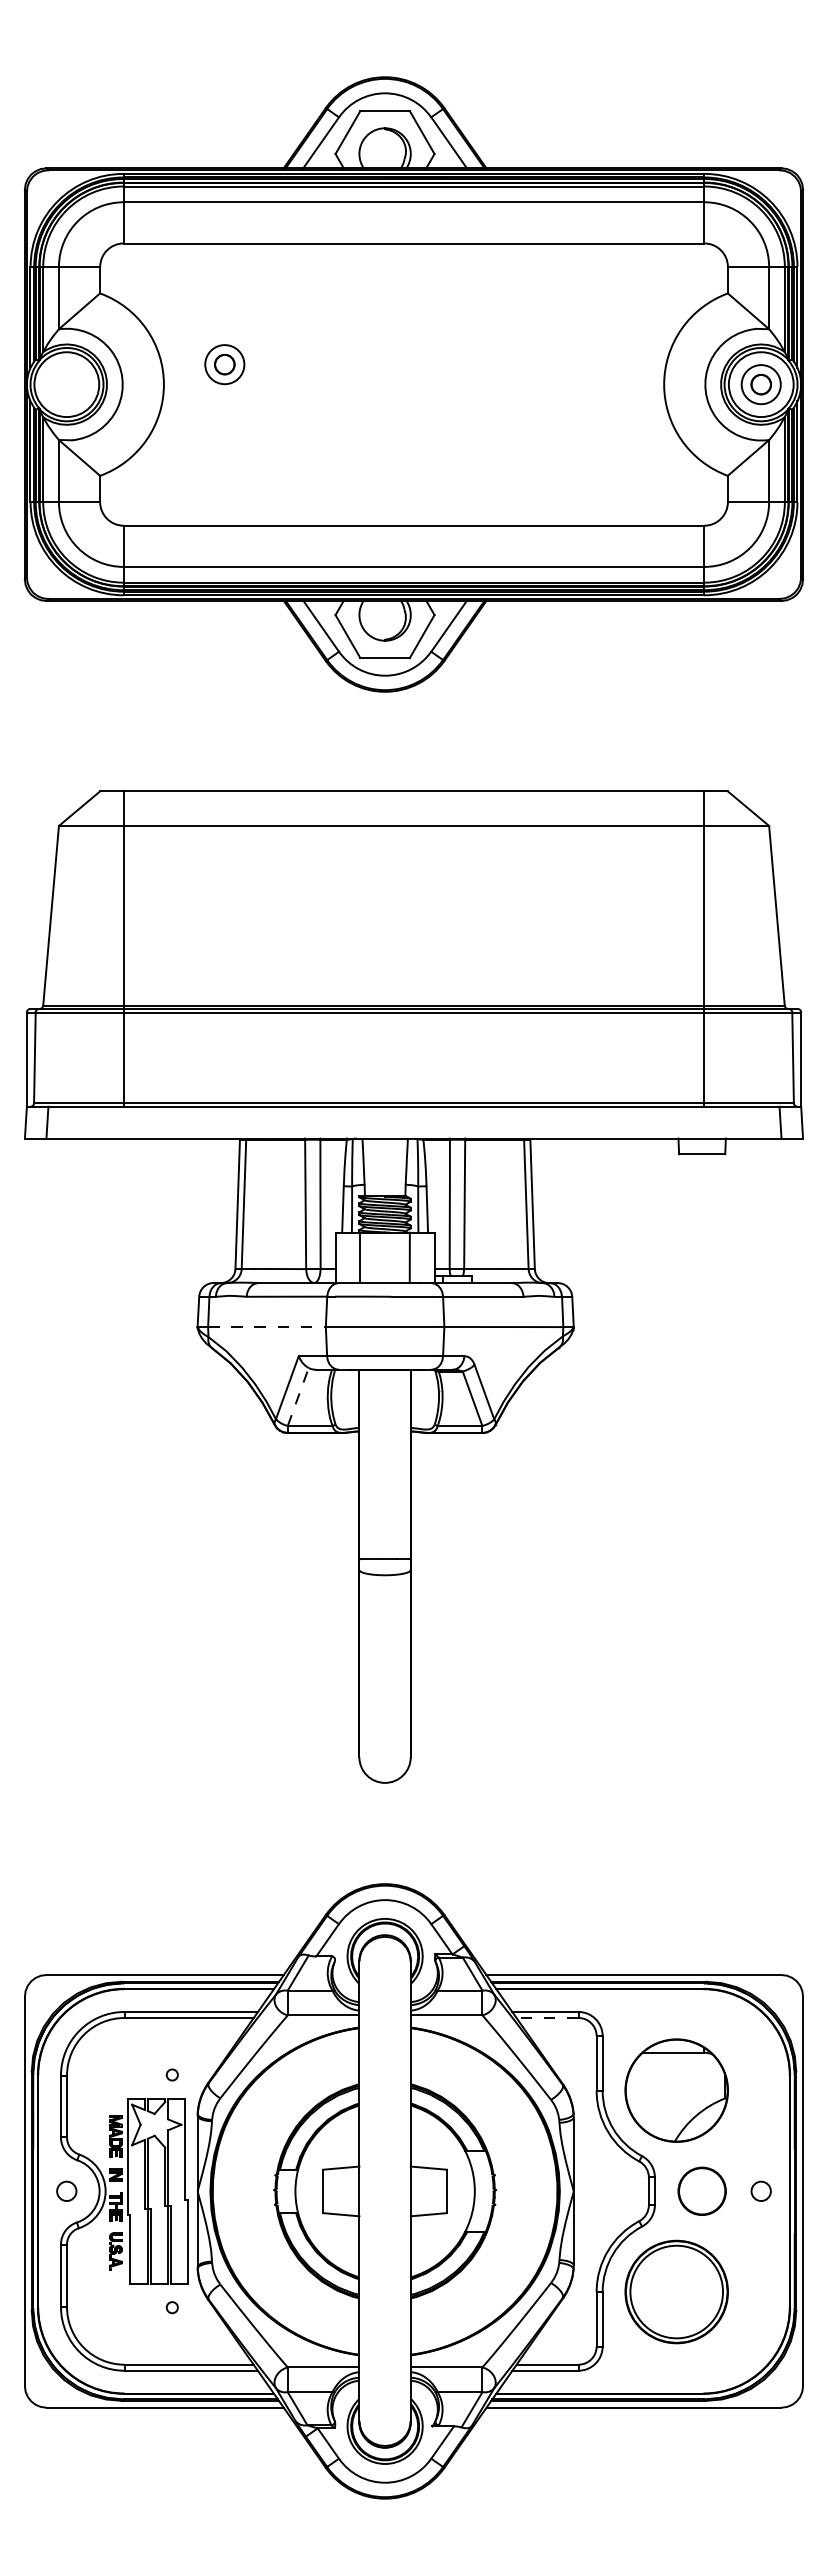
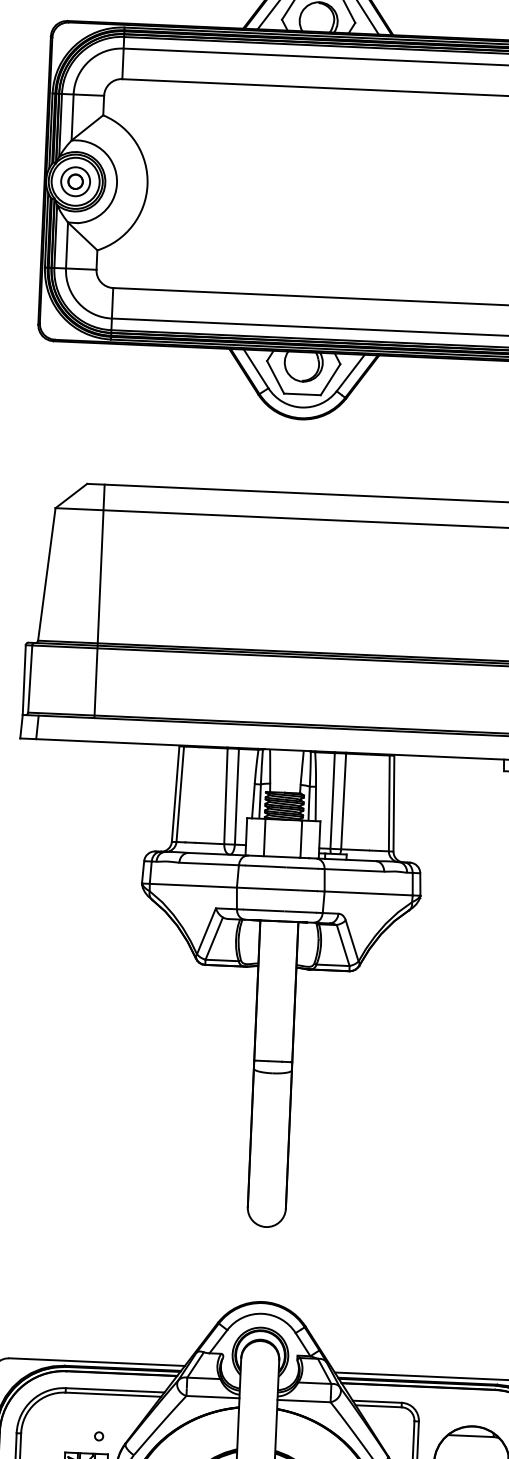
part: (224, 364) -> (75, 181), moved
line: (267, 1326) -> (193, 885), dashed -> solid
line: (298, 1397) -> (214, 938), dashed -> solid
line: (547, 2017) -> (378, 1405), dashed -> solid

